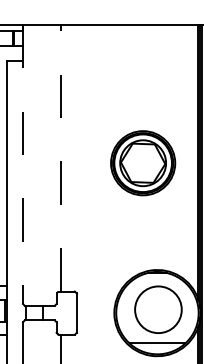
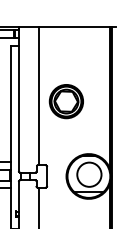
line: (62, 157) -> (39, 95), dashed -> solid
part: (141, 163) -> (65, 101), moved
line: (23, 164) -> (19, 99), dashed -> solid

